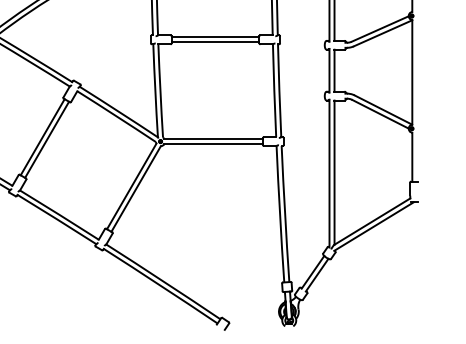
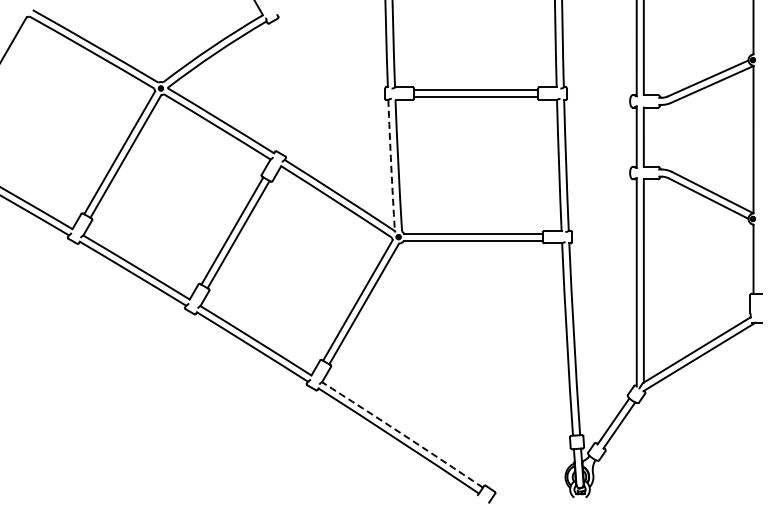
arc: (155, 90) -> (391, 165), solid -> dashed
arc: (163, 281) -> (402, 434), solid -> dashed

